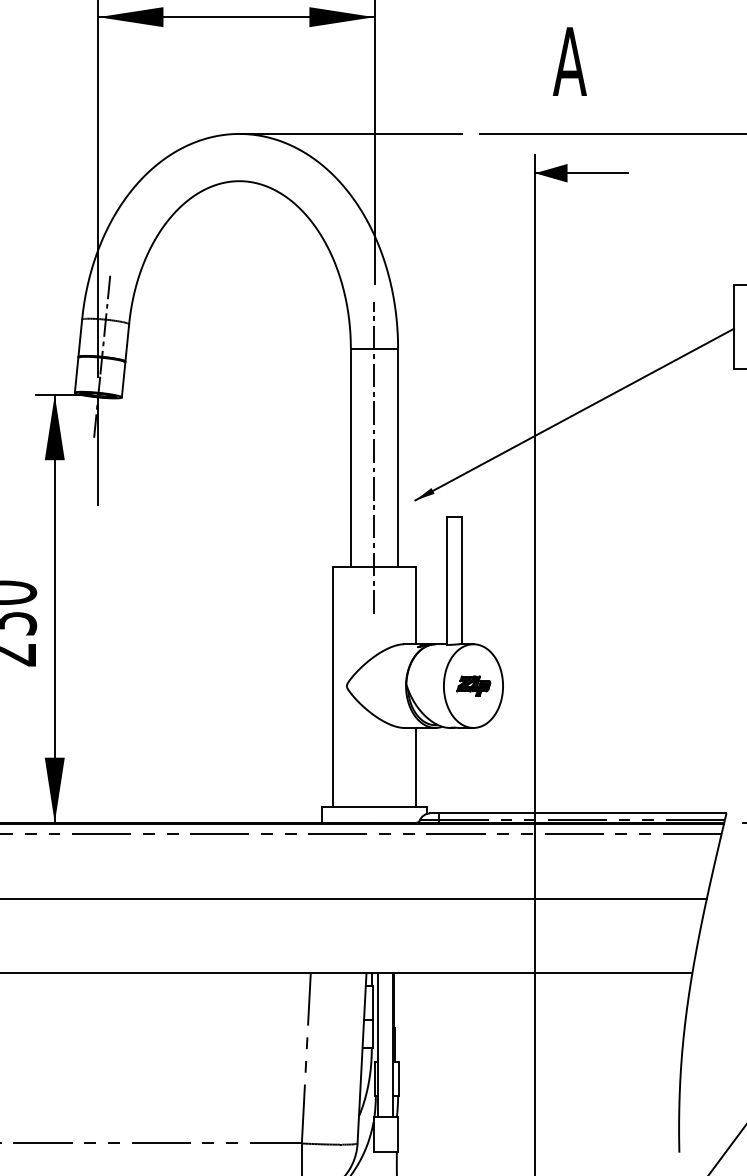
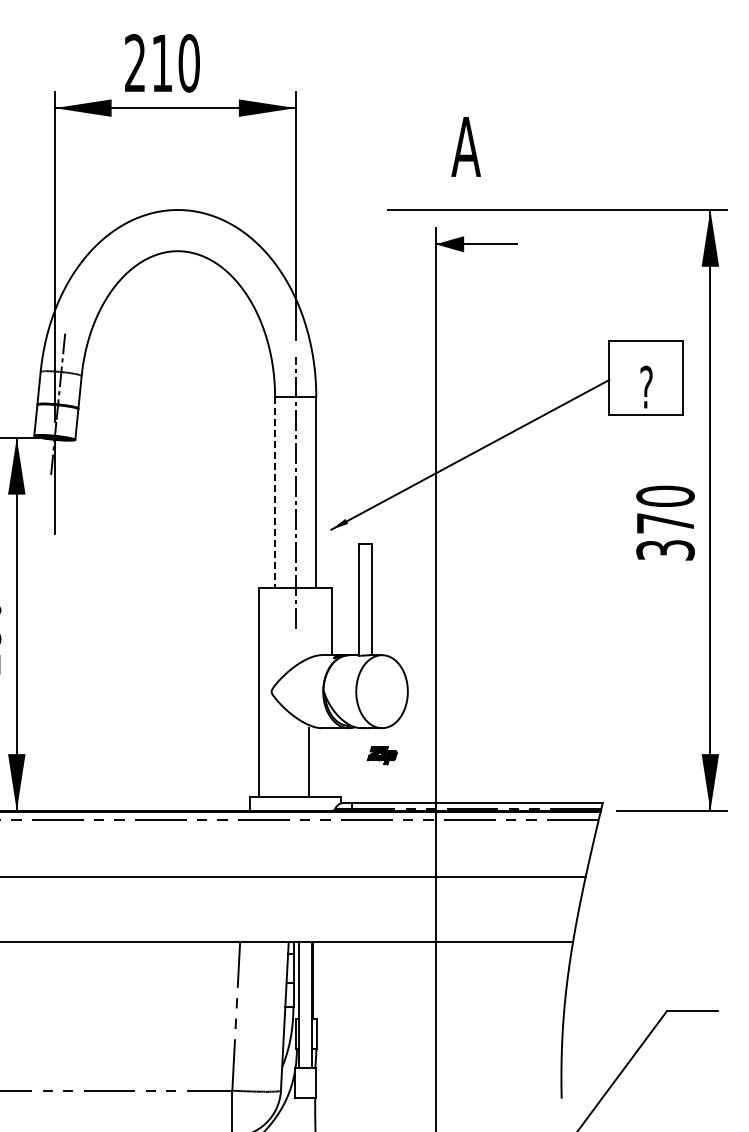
line: (350, 134) -> (274, 210), removed
line: (351, 458) -> (275, 493), solid -> dashed
part: (472, 685) -> (381, 755), moved
line: (416, 767) -> (309, 762), moved

